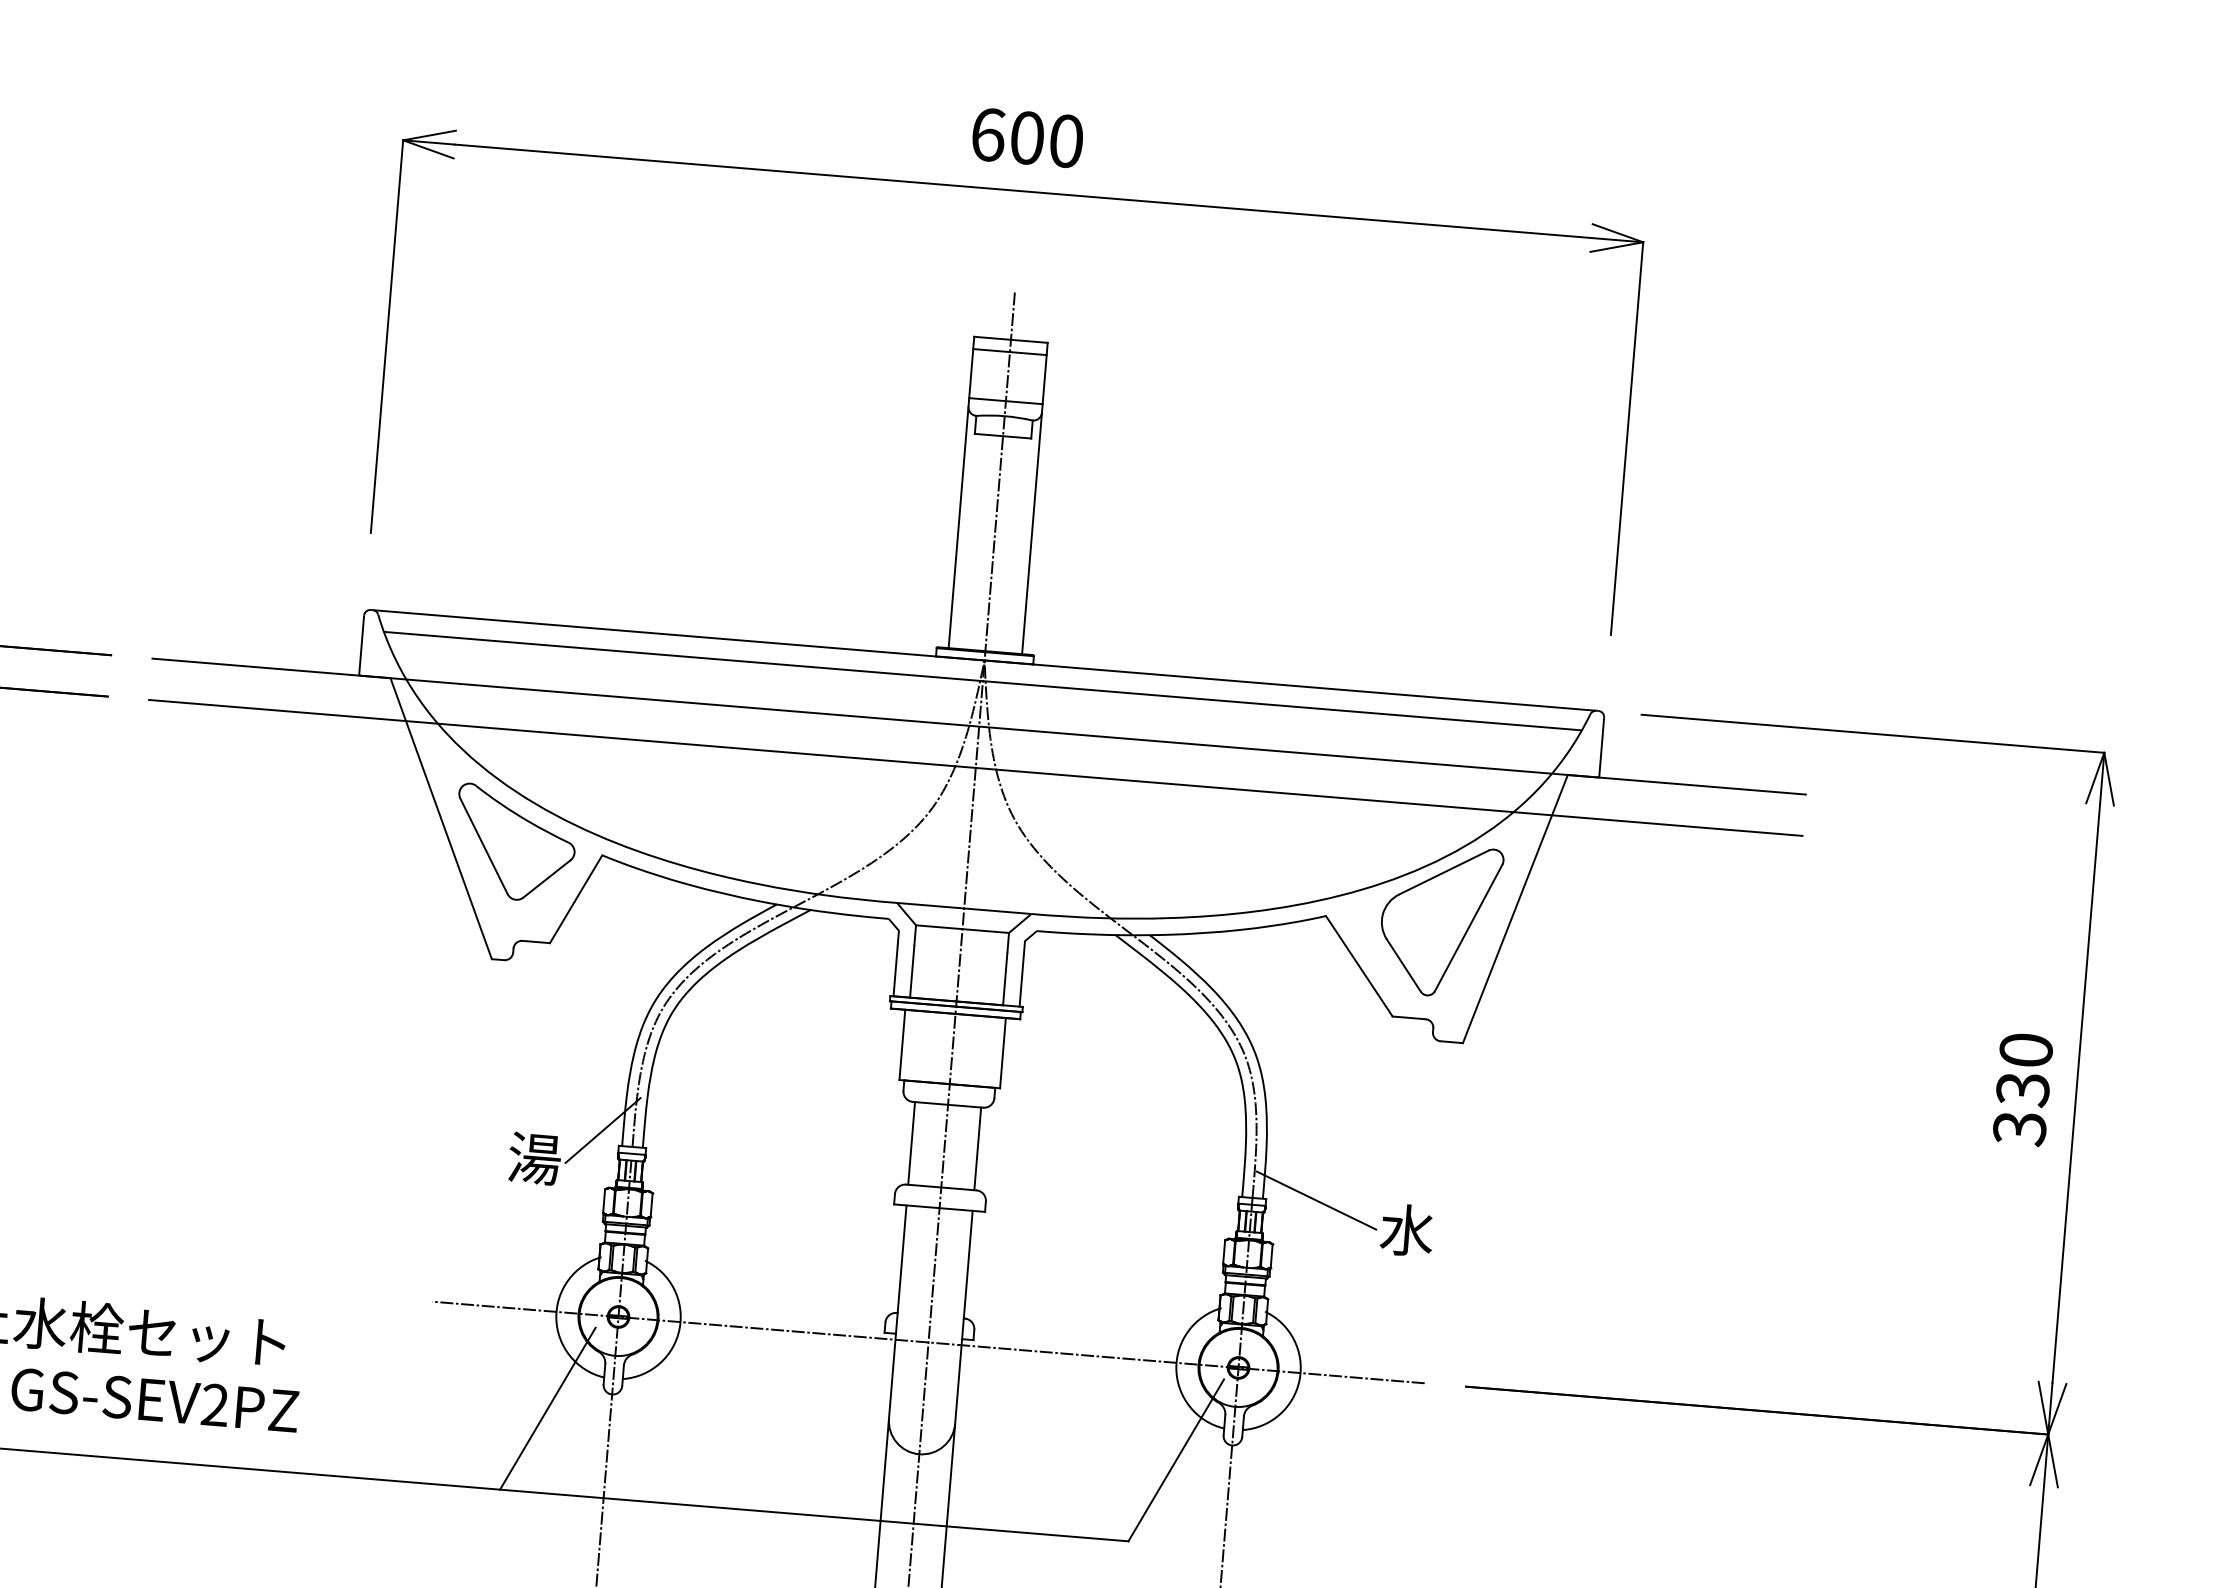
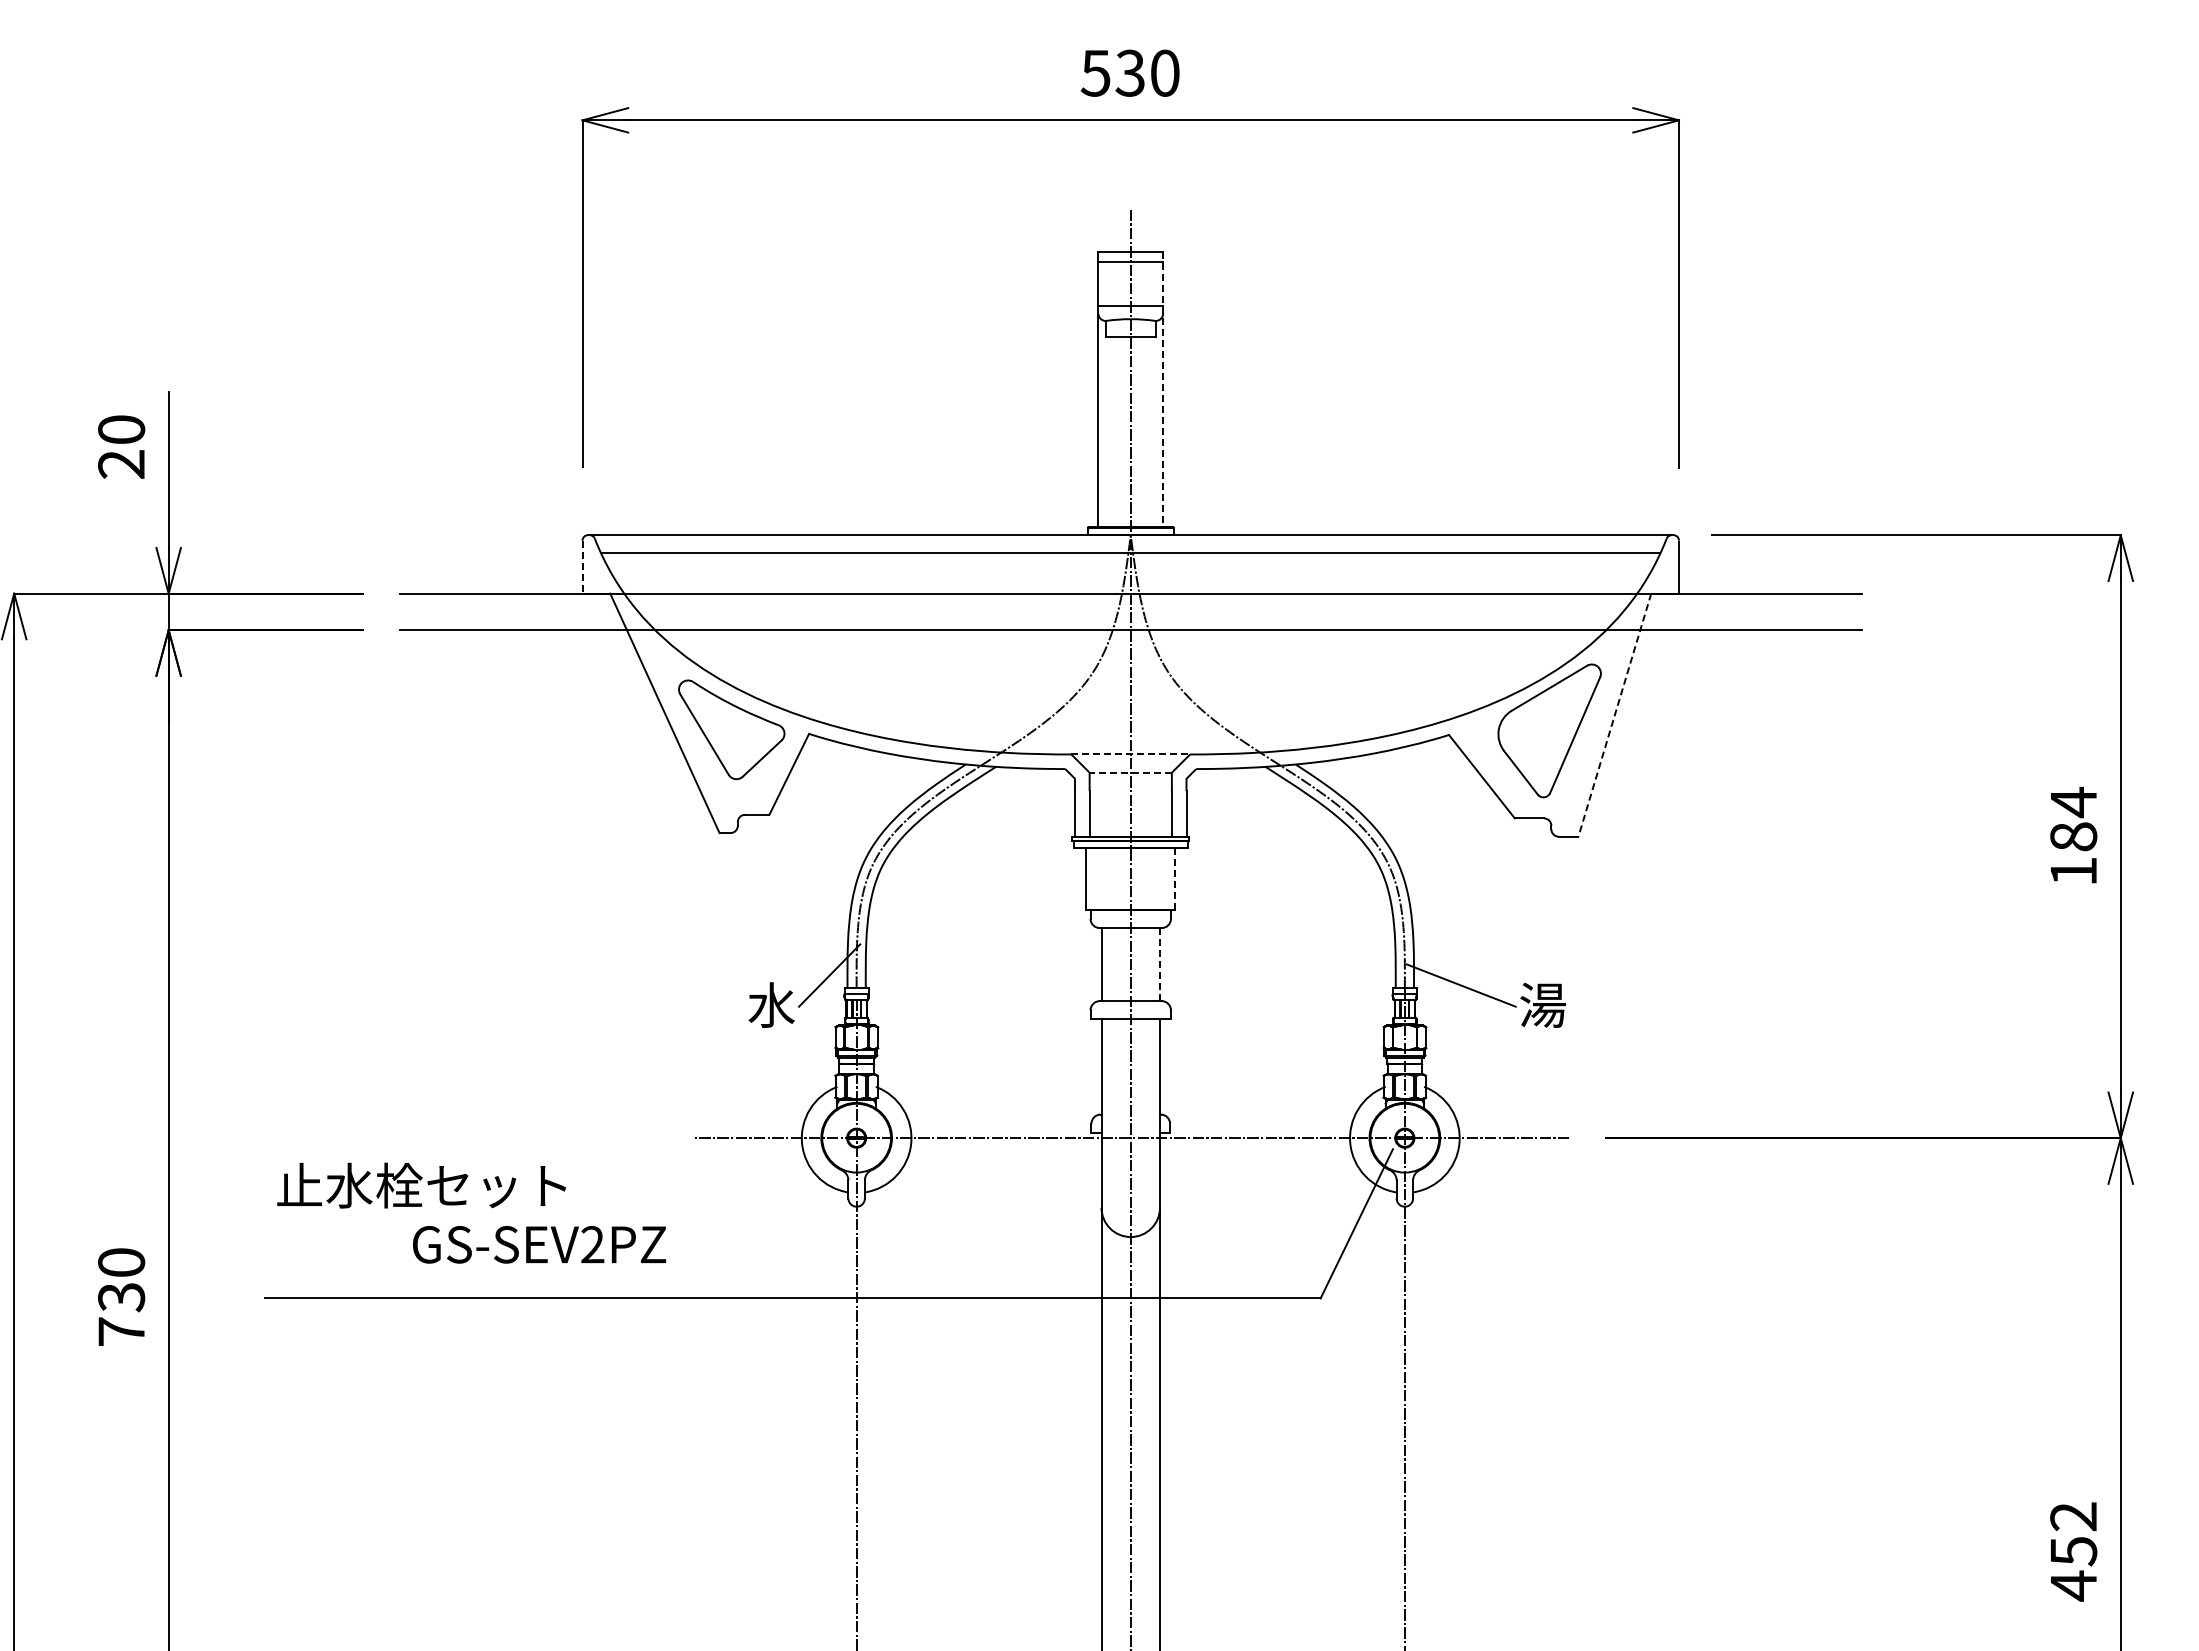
text: (1006, 135) -> (1112, 72), 600 -> 530
line: (1035, 498) -> (1163, 389), solid -> dashed
line: (361, 646) -> (582, 567), solid -> dashed
line: (965, 908) -> (1131, 754), solid -> dashed
line: (1514, 909) -> (1614, 715), solid -> dashed
line: (962, 928) -> (1130, 772), solid -> dashed
line: (1003, 1052) -> (1175, 878), solid -> dashed
text: (2022, 1088) -> (2073, 836), 330 -> 184
line: (978, 1148) -> (1160, 964), solid -> dashed
text: (534, 1157) -> (771, 1004), 湯 -> 水
text: (1406, 1229) -> (1542, 1004), 水 -> 湯
text: (154, 1399) -> (539, 1244), moved
line: (548, 1408) -> (801, 1223), removed

